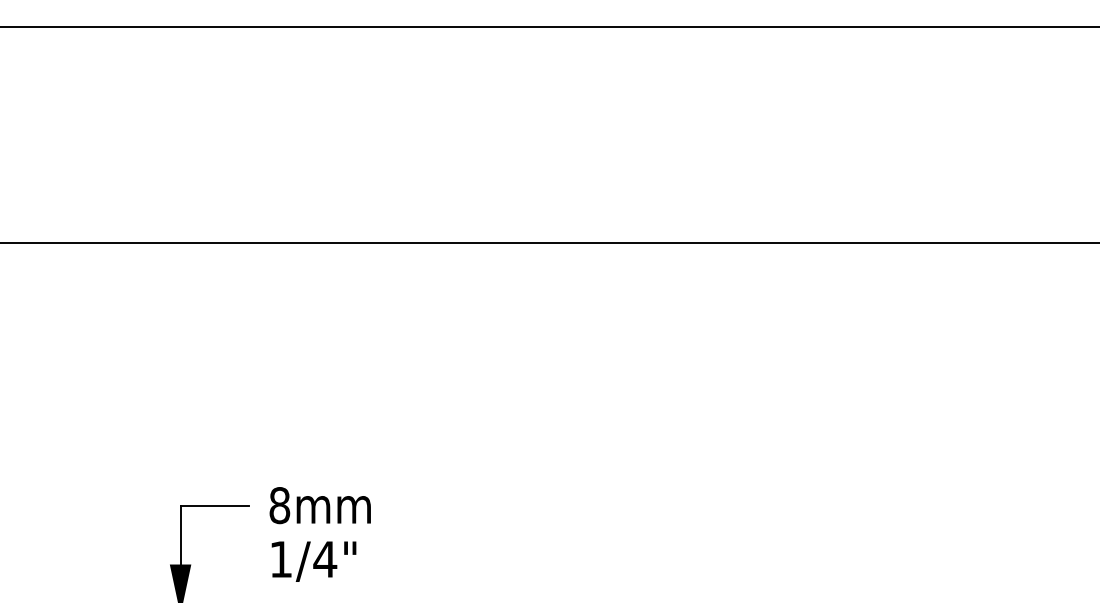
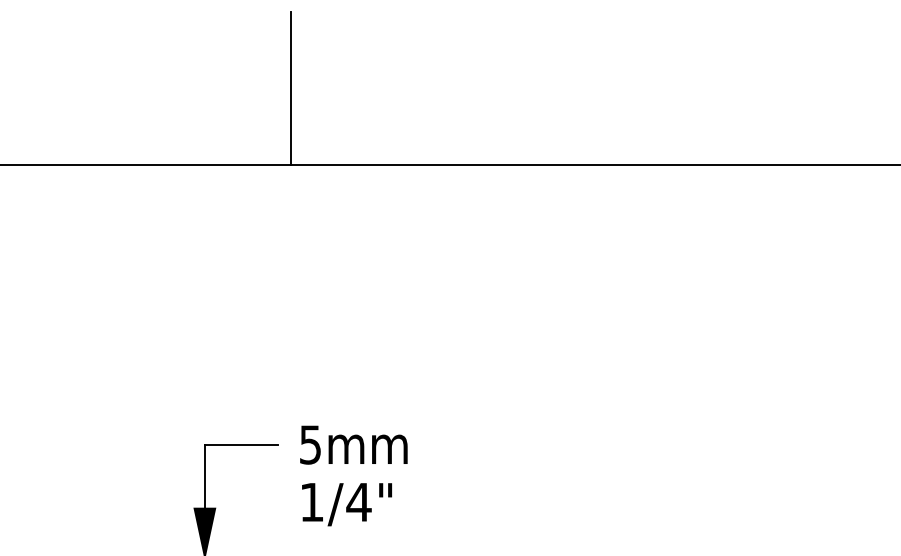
line: (261, 170) -> (291, 87), added
text: (279, 505) -> (310, 444), 8 -> 5

